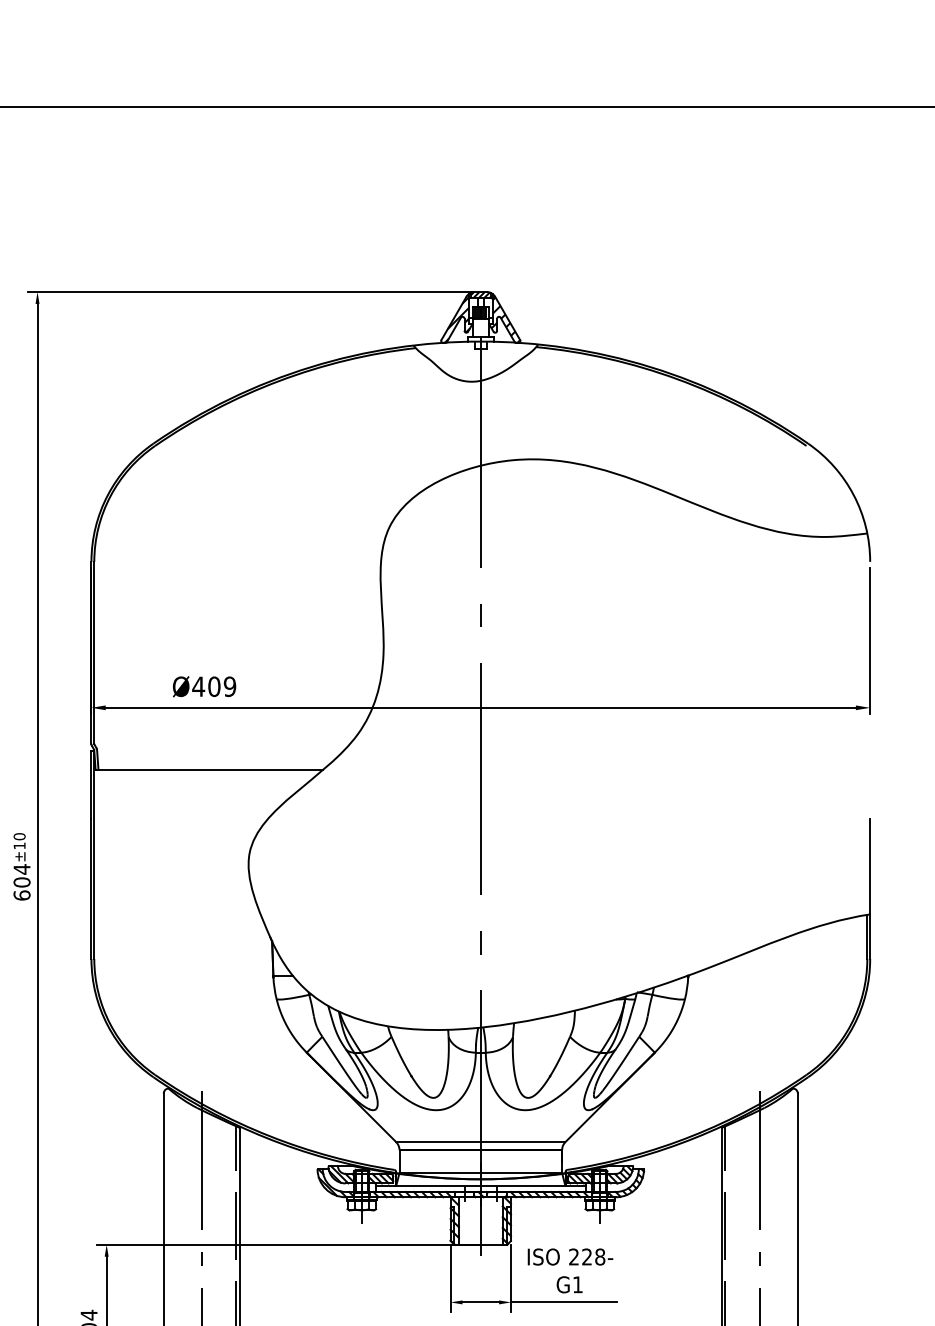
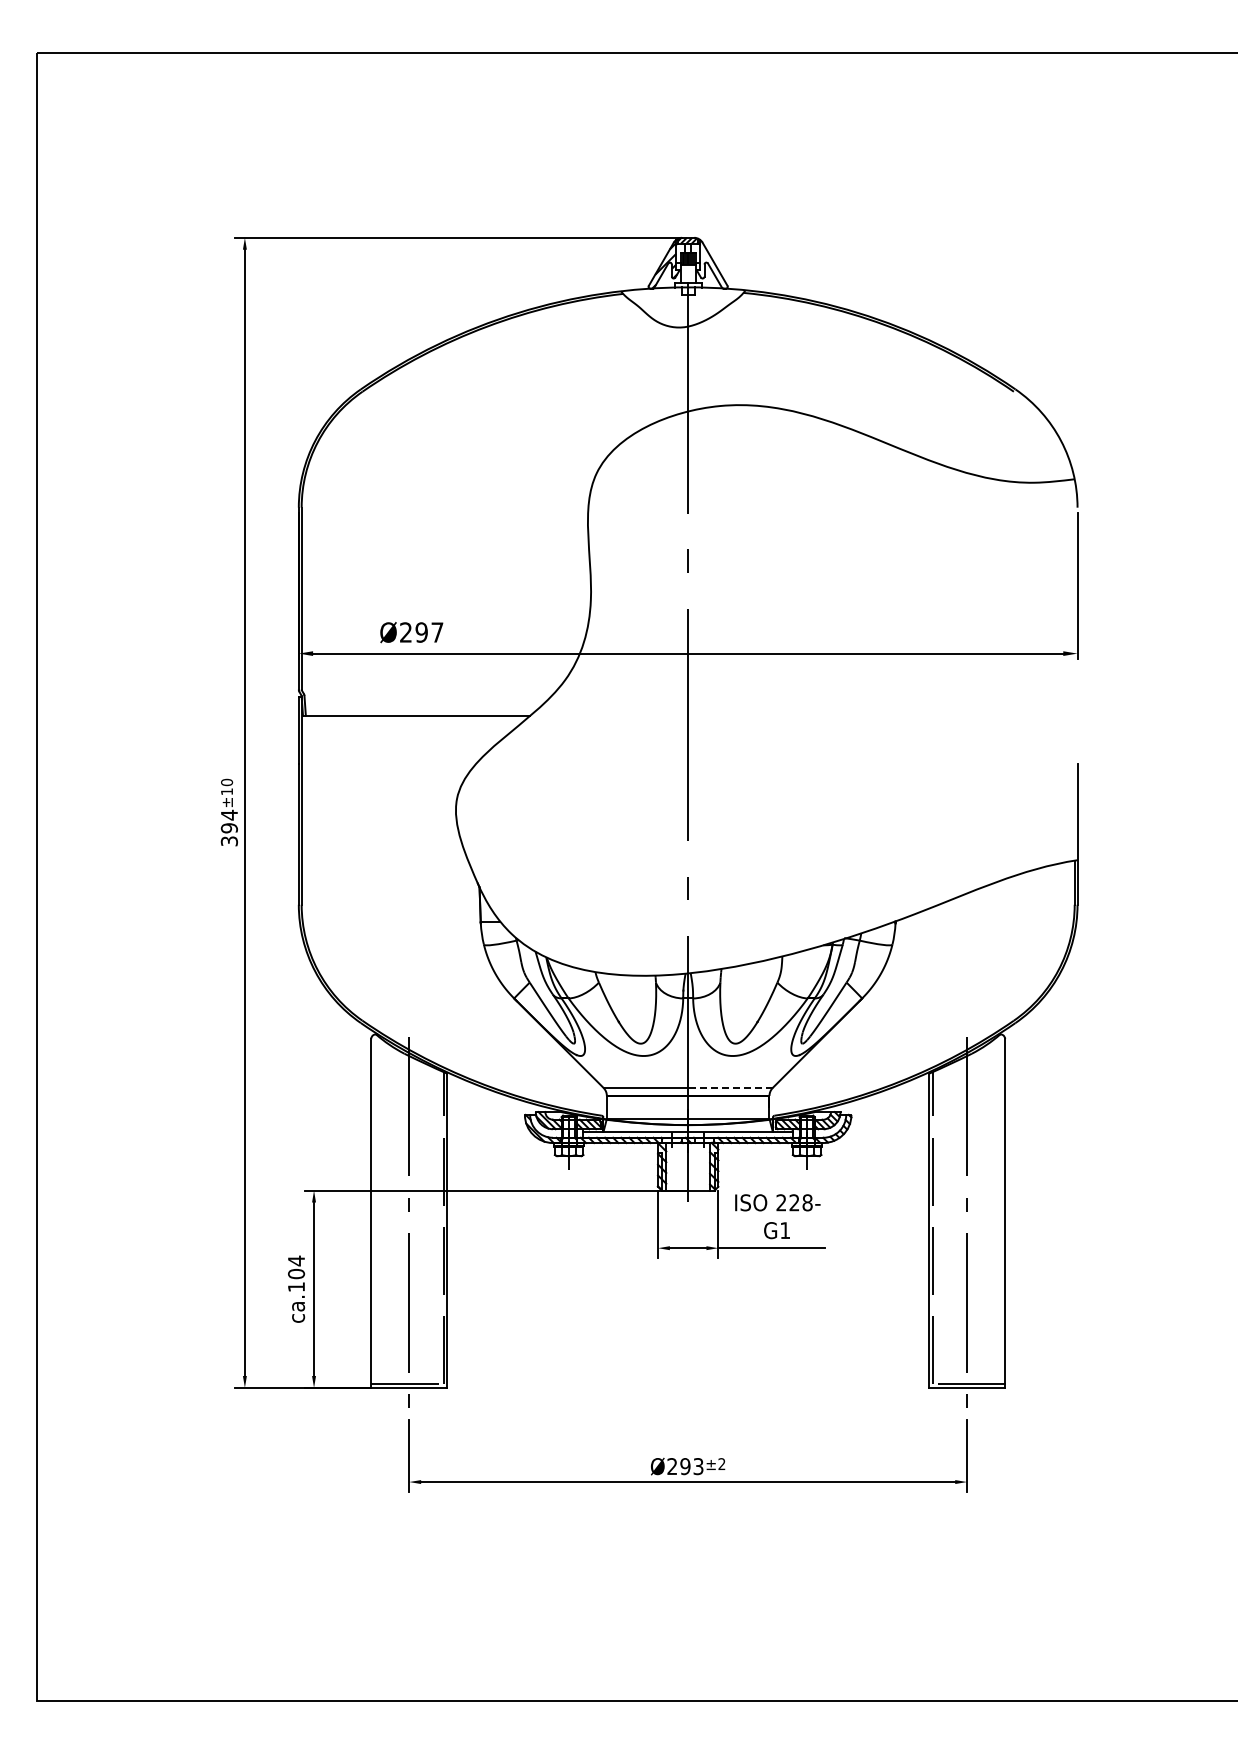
hatch: (505, 319) -> (712, 265), removed
text: (214, 686) -> (421, 632), Ø409 -> Ø297
text: (21, 888) -> (228, 834), 604 -> 394
line: (523, 1141) -> (730, 1087), solid -> dashed

